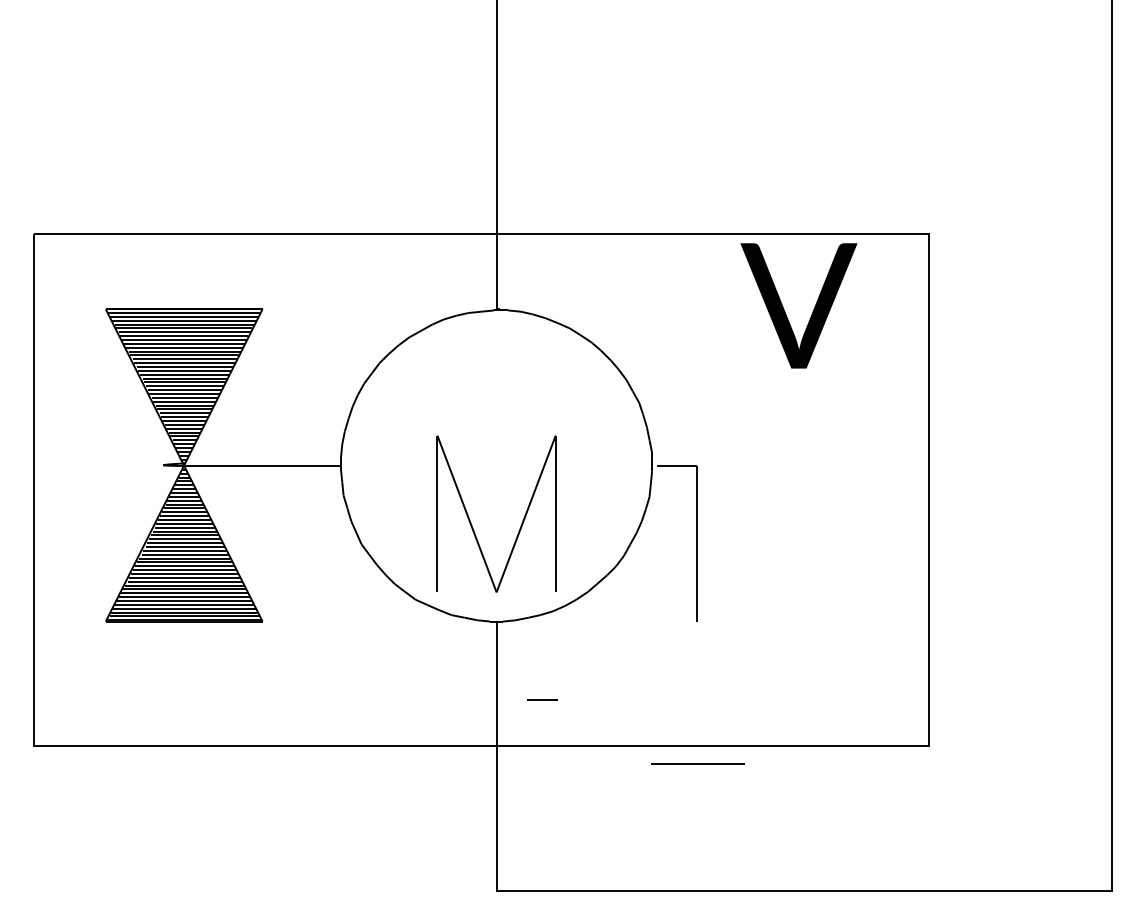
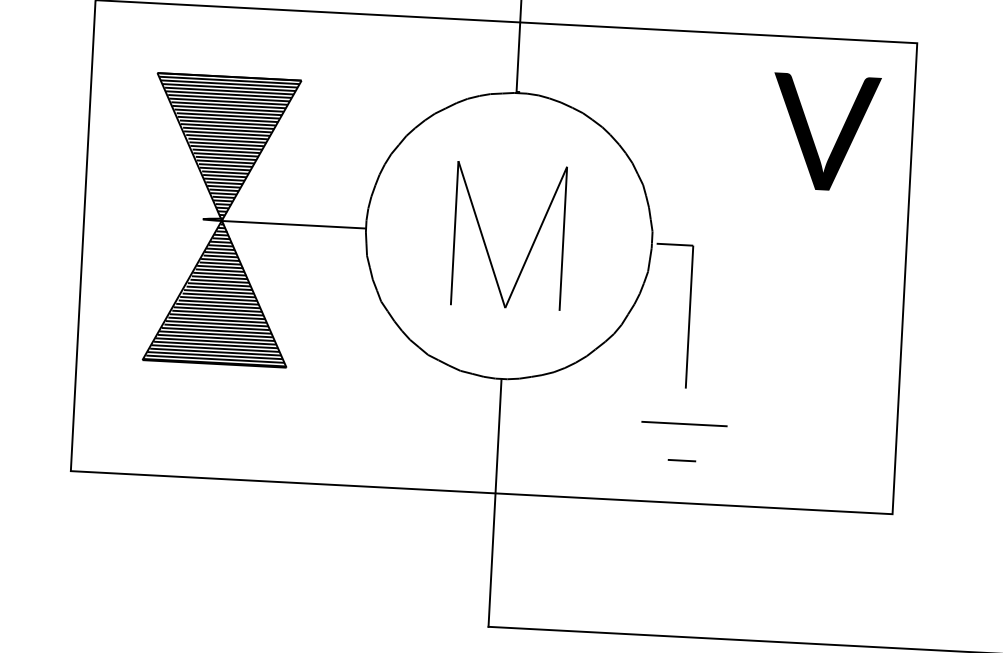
text: (798, 305) -> (824, 132), moved
part: (471, 522) -> (485, 242), moved
line: (542, 699) -> (682, 460), moved
line: (697, 763) -> (684, 423), moved

